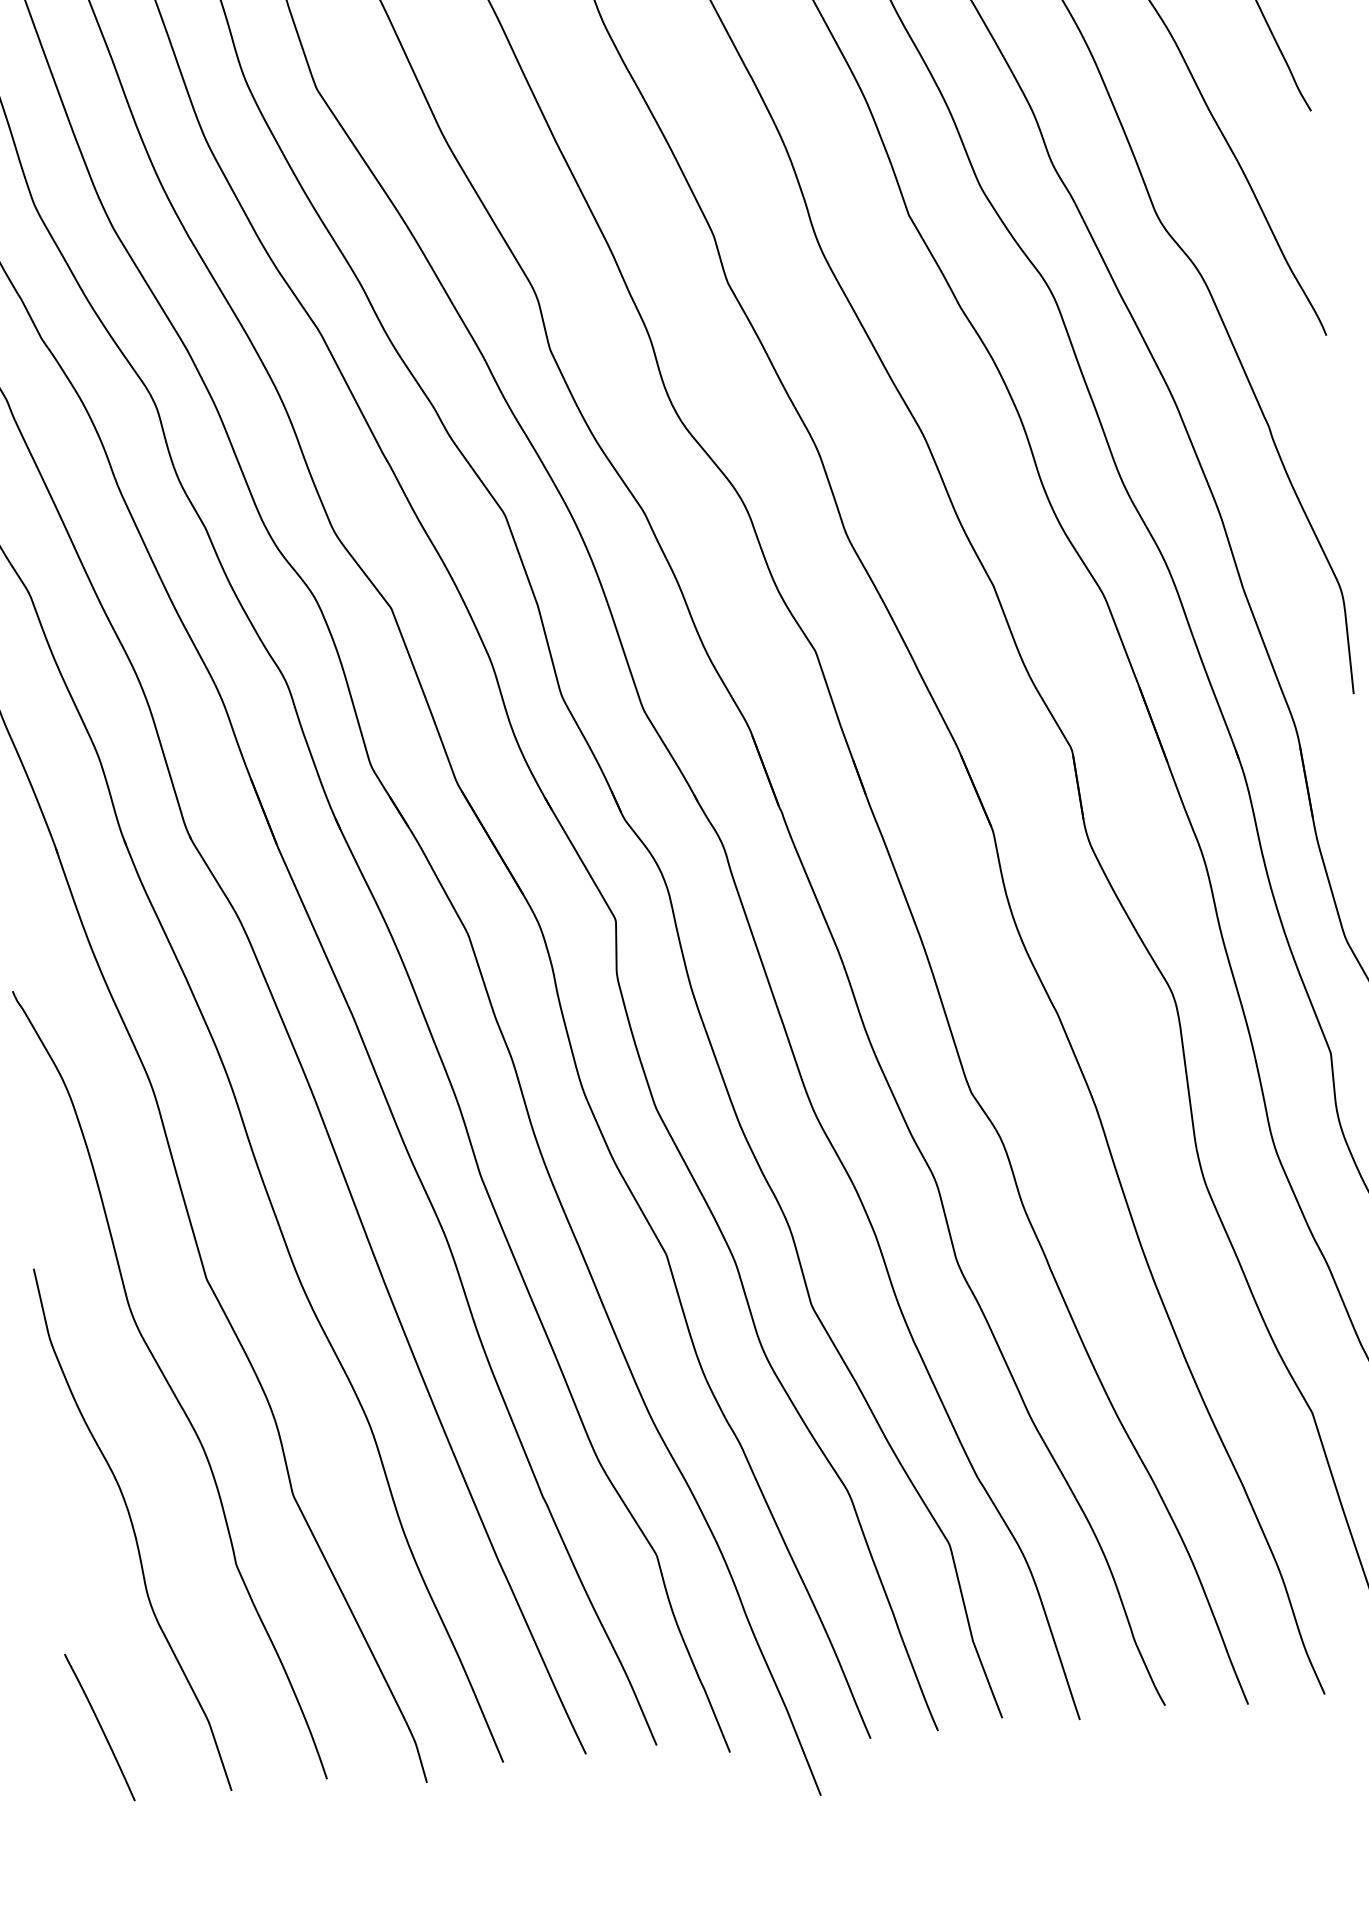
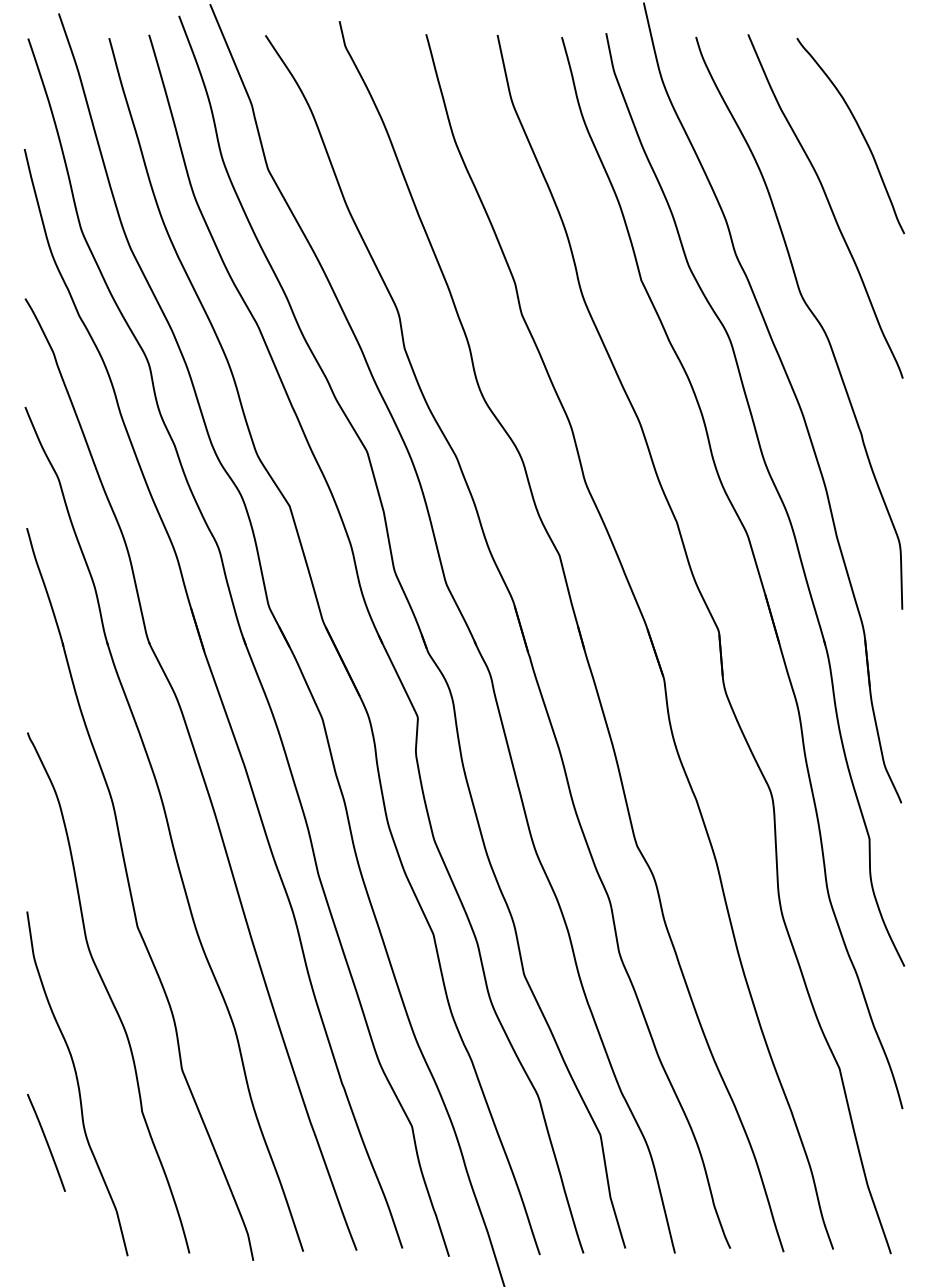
line: (99, 1726) -> (46, 1142), moved

